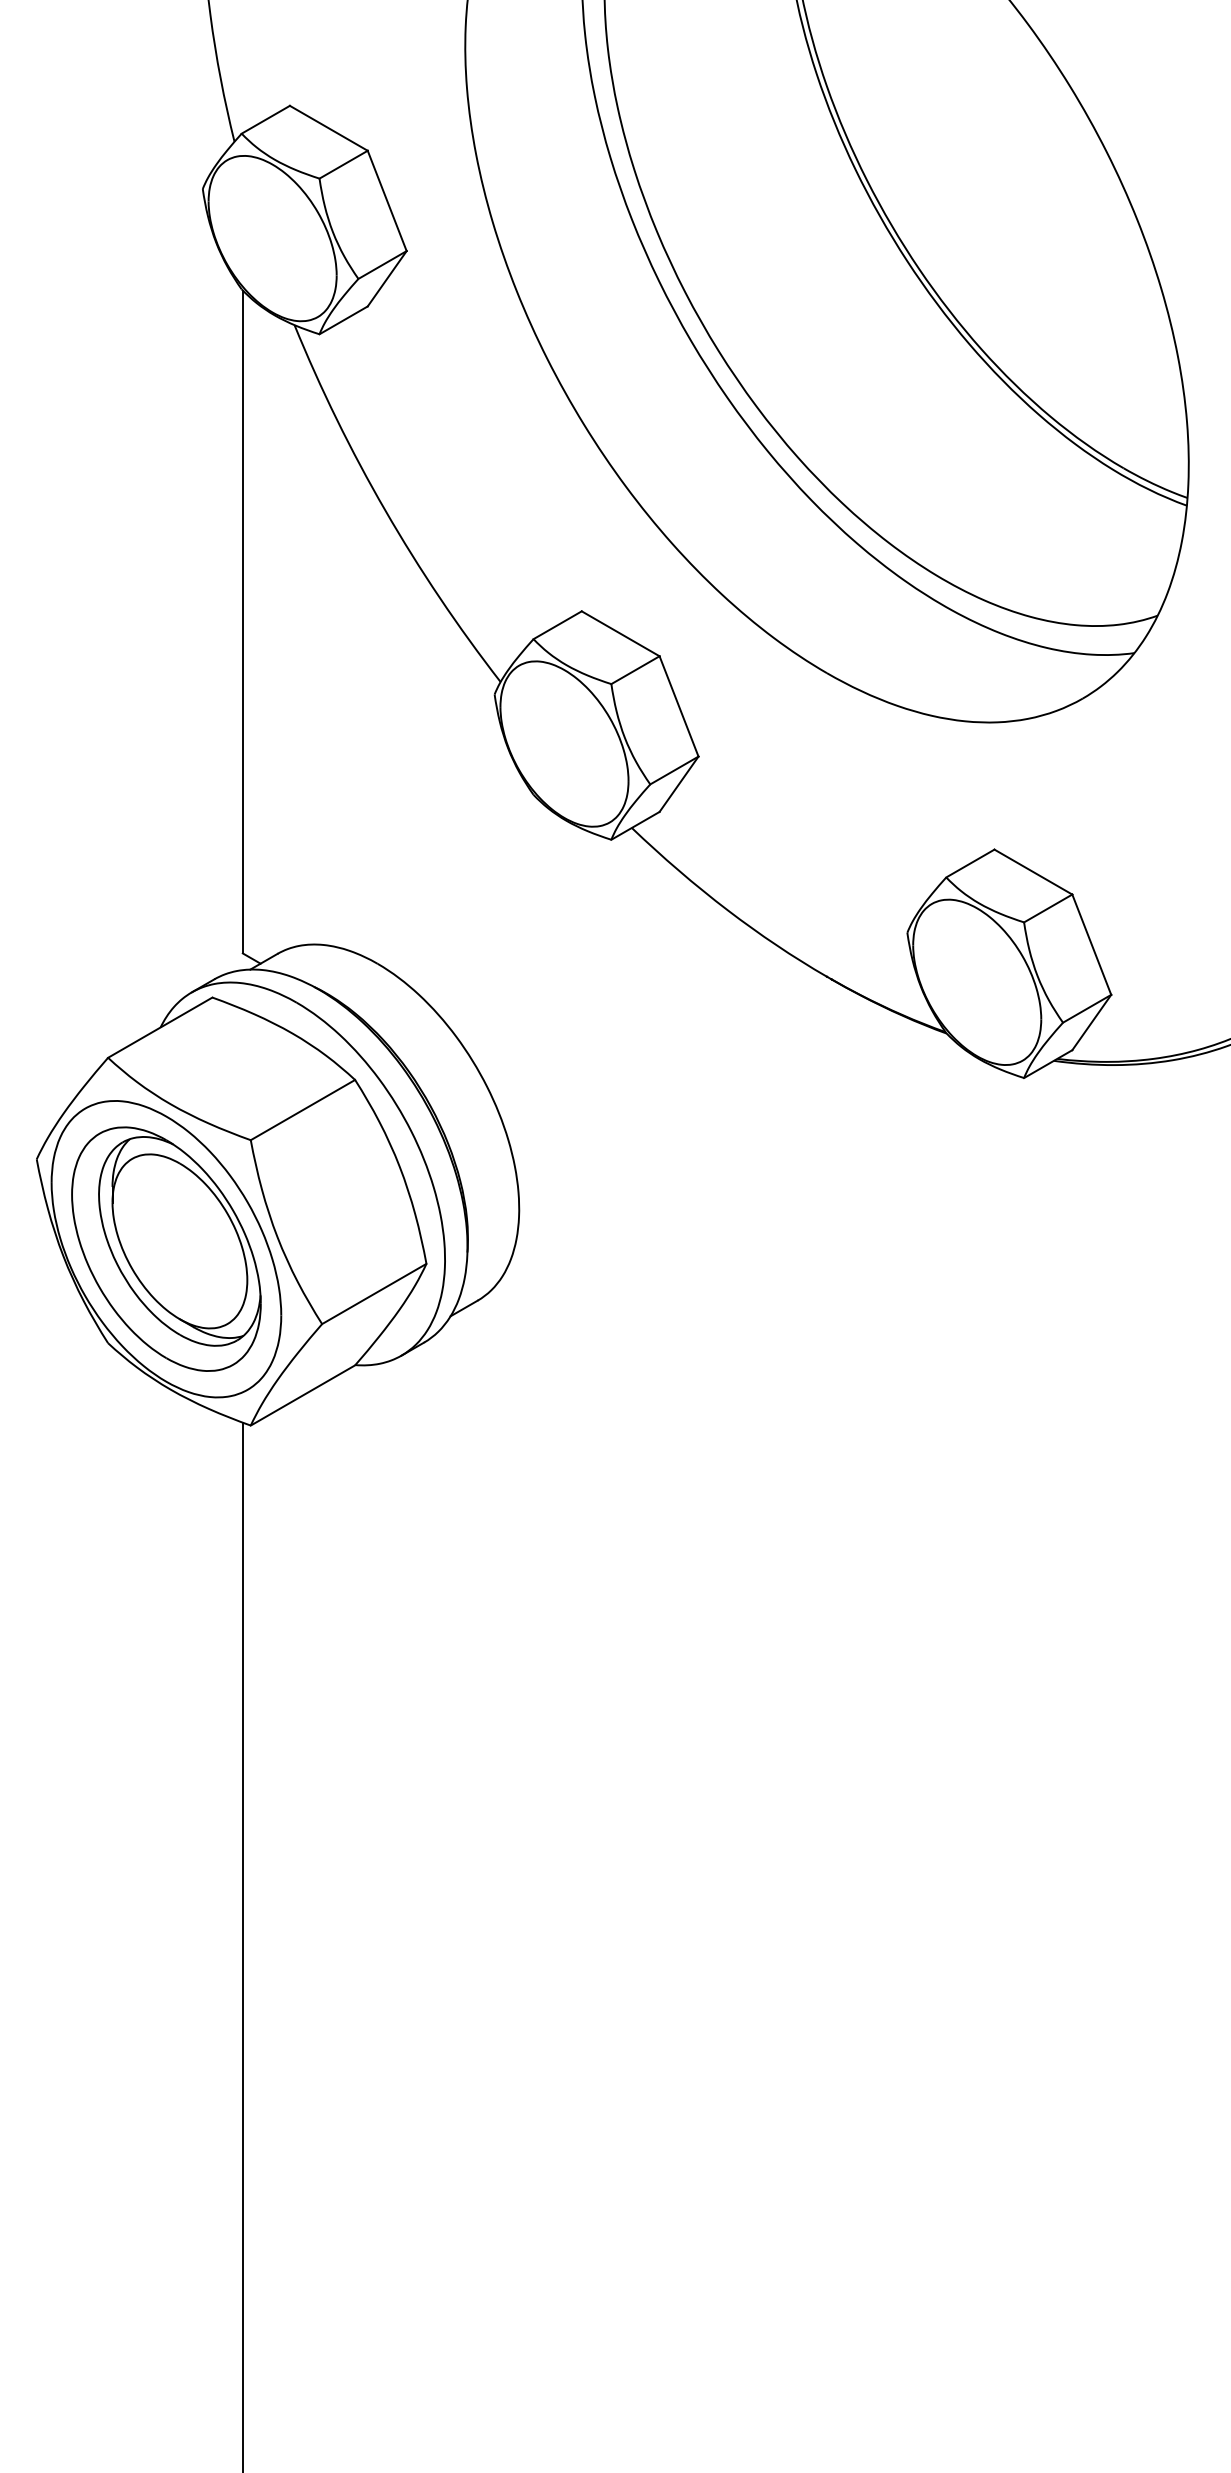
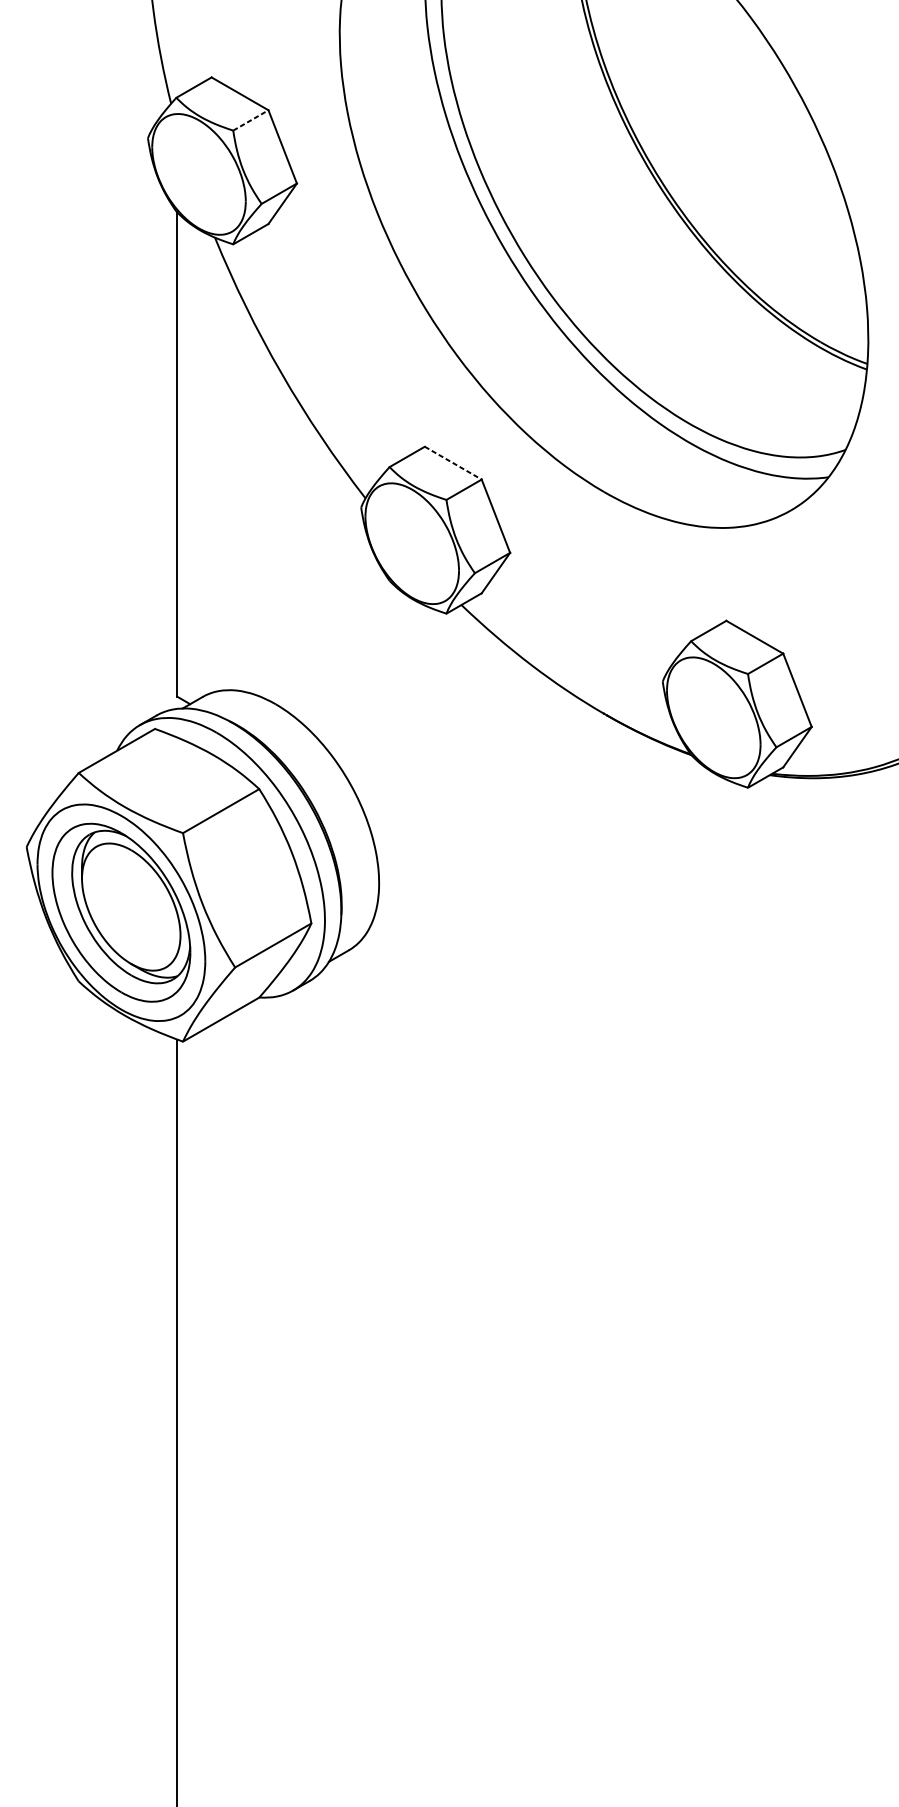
line: (343, 164) -> (250, 120), solid -> dashed
line: (620, 633) -> (453, 462), solid -> dashed

